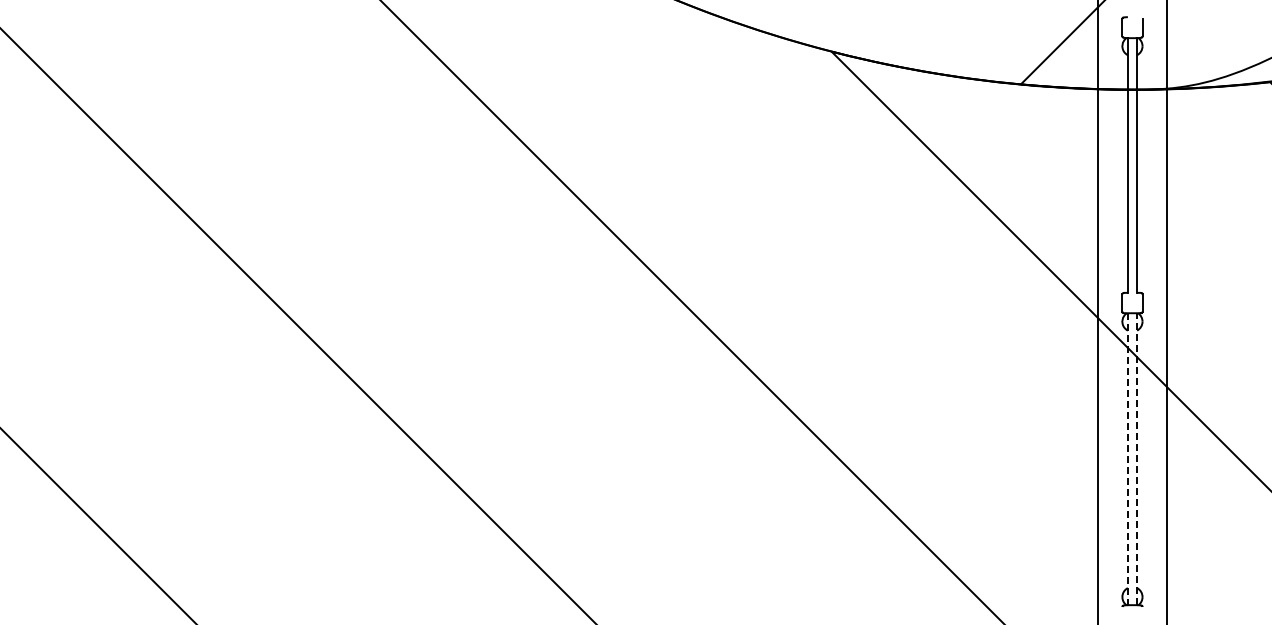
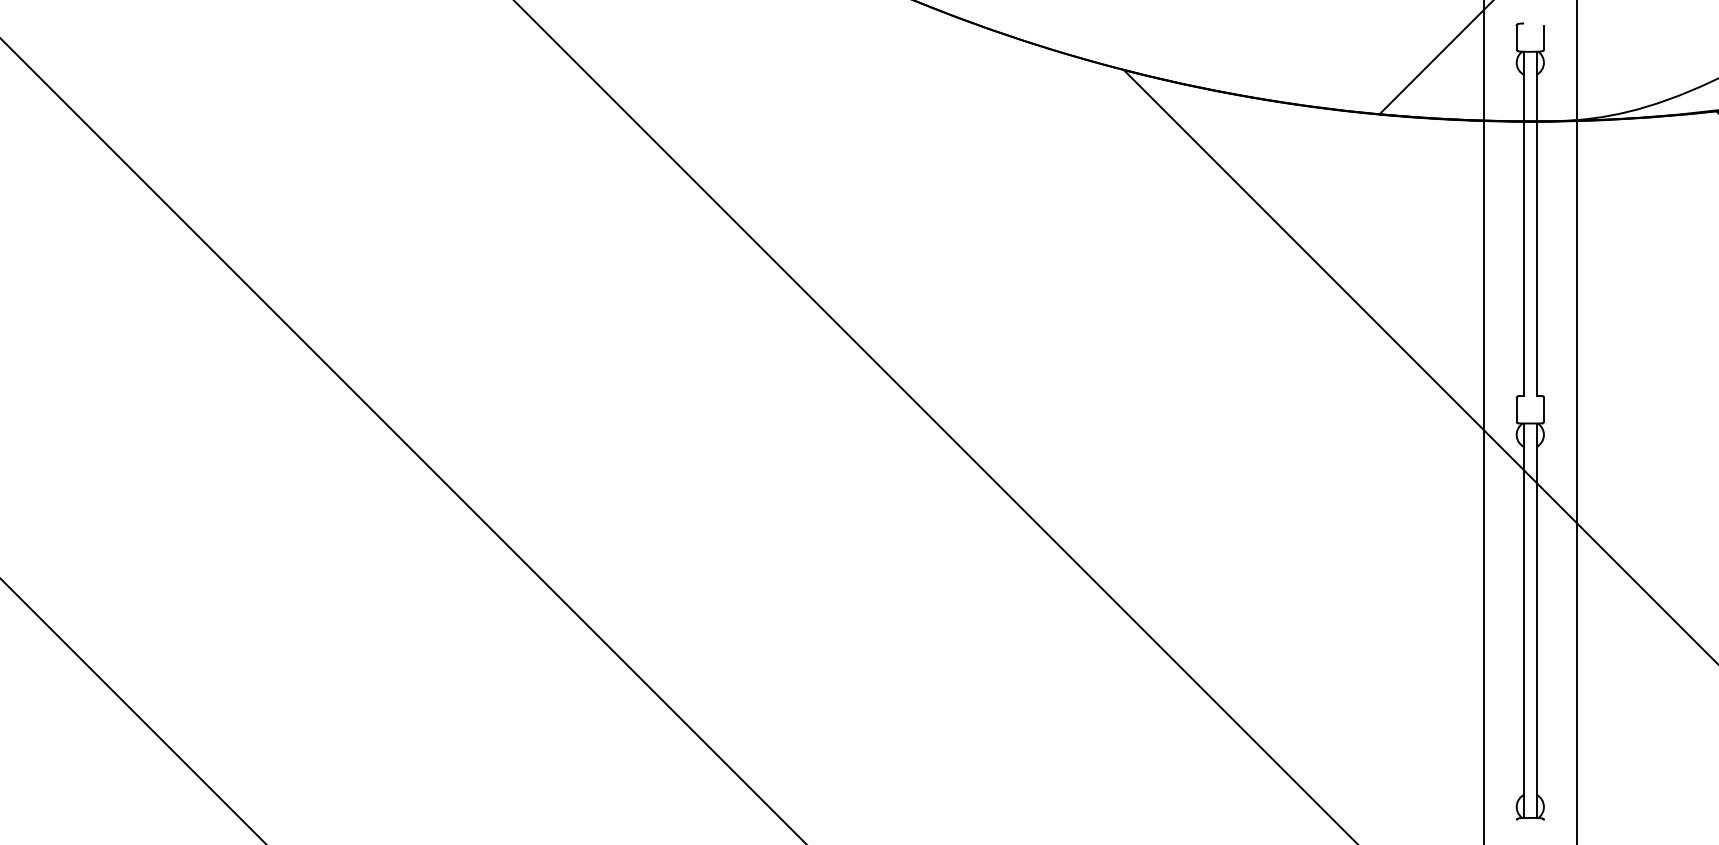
line: (1127, 459) -> (1523, 621), dashed -> solid
line: (1137, 459) -> (1537, 621), dashed -> solid

